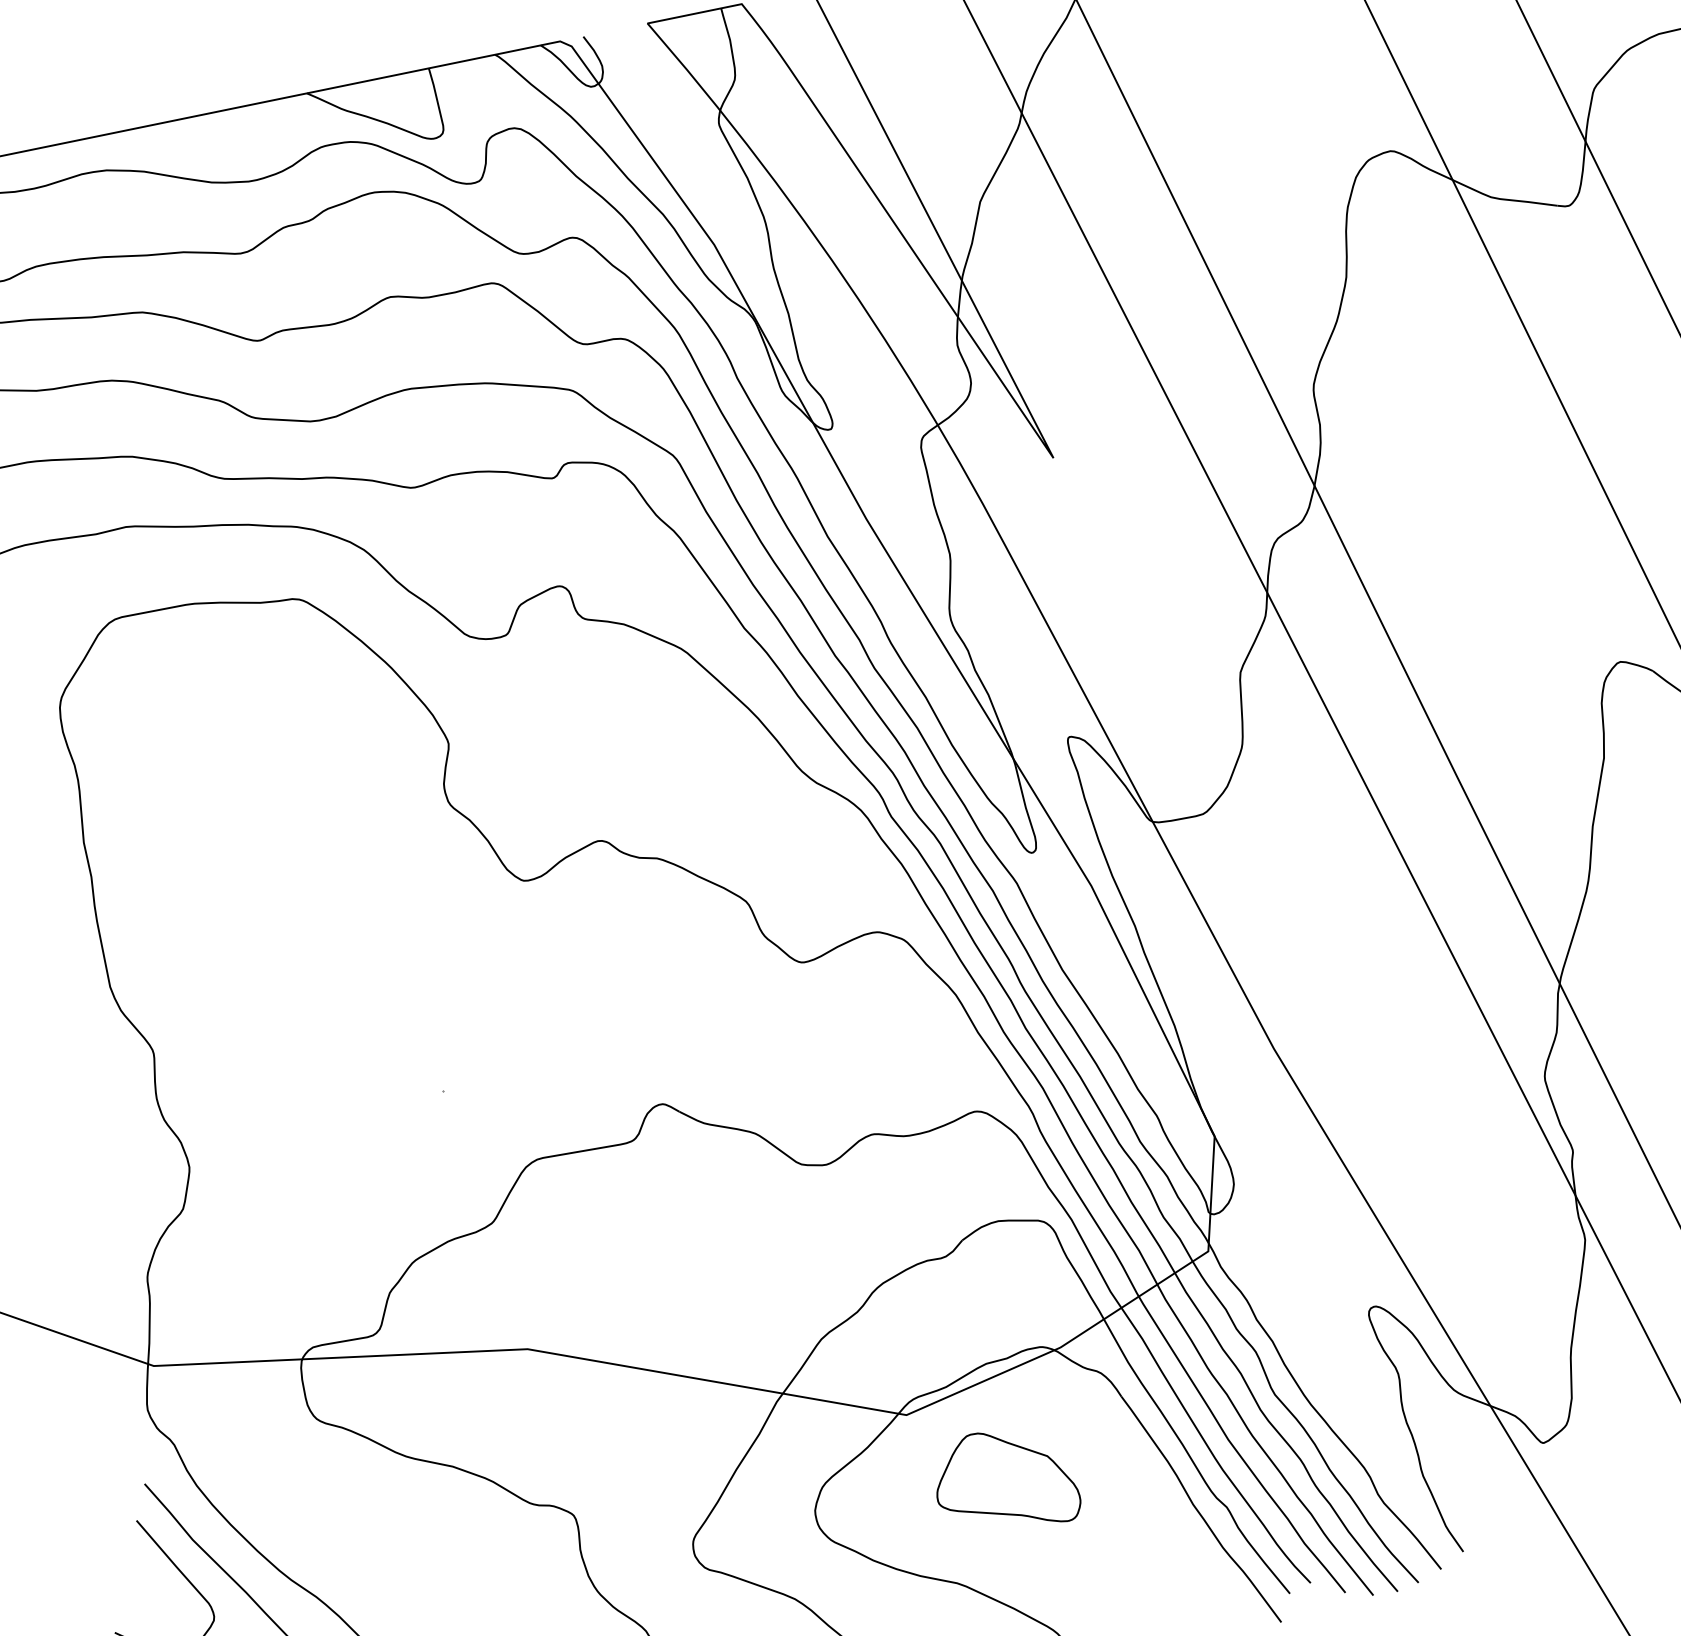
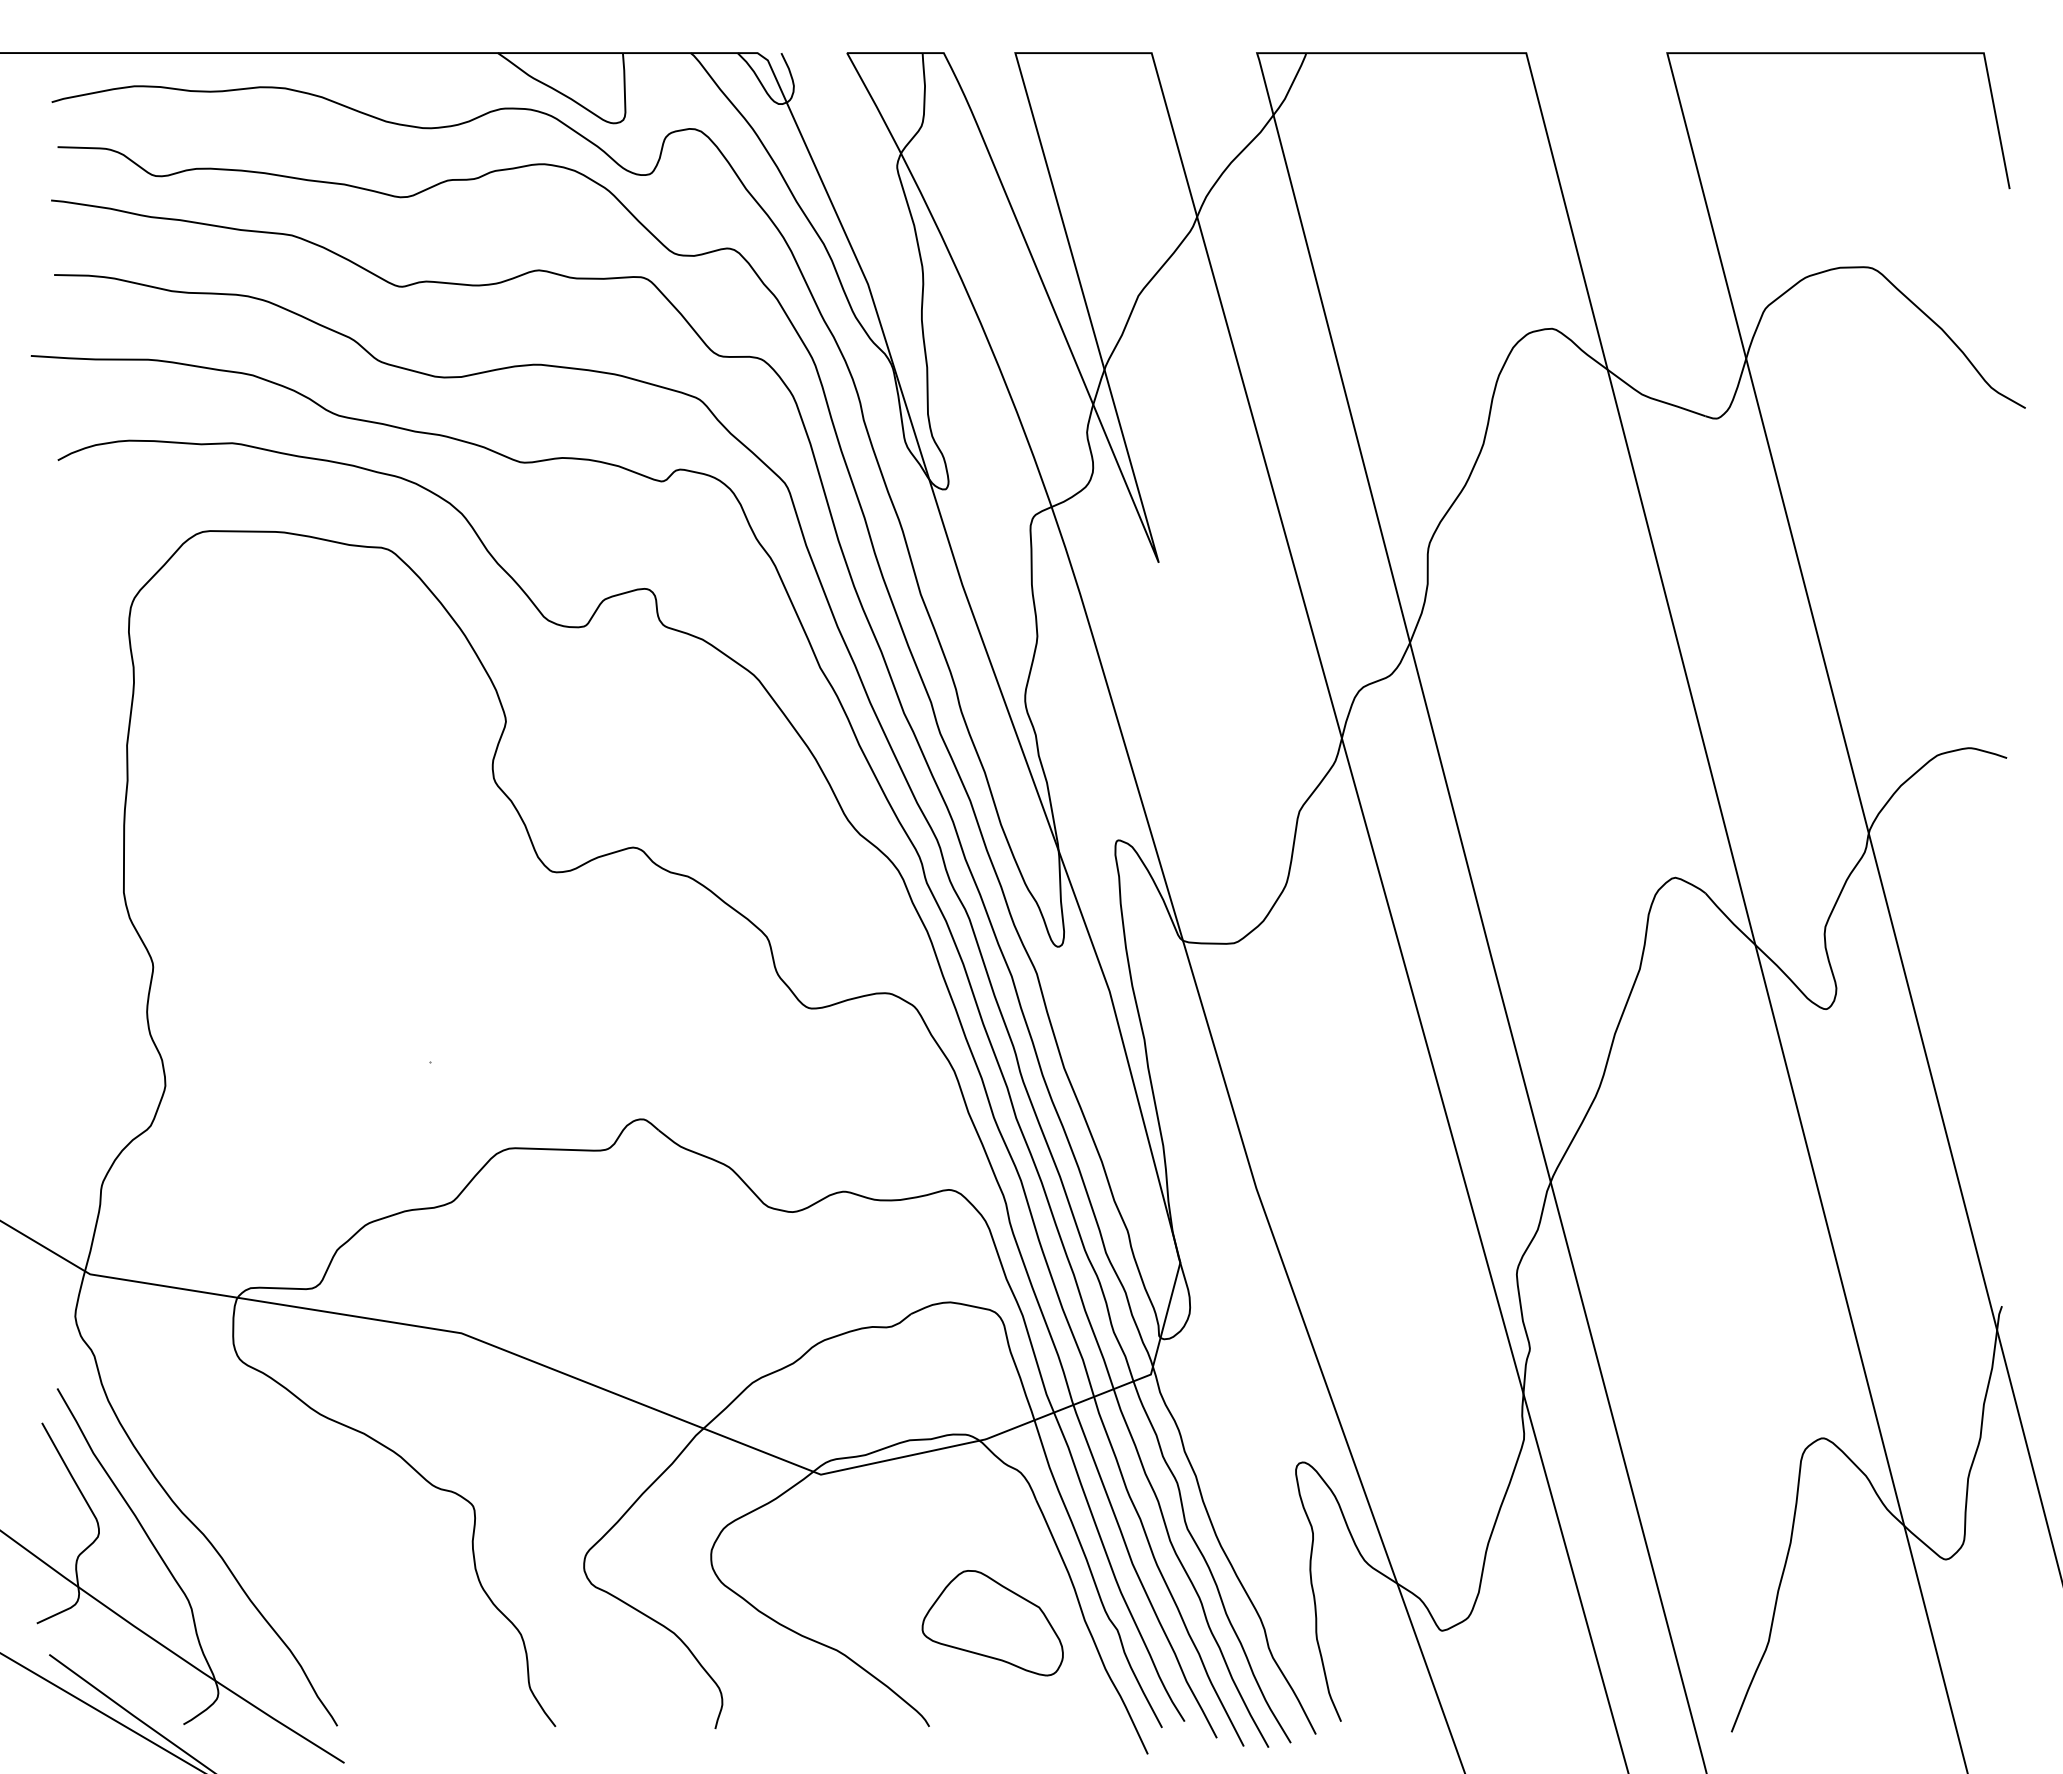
part: (1005, 1481) -> (992, 1623), moved

